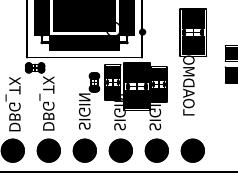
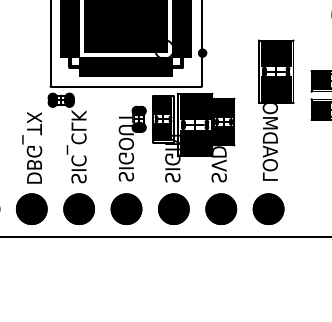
text: (193, 61) -> (276, 109), moved
text: (84, 91) -> (126, 131), SIGIN -> SIGOUT
text: (46, 103) -> (76, 146), DBG_TX -> SIC_CLK
text: (154, 112) -> (218, 158), SIGIN -> SVDD

